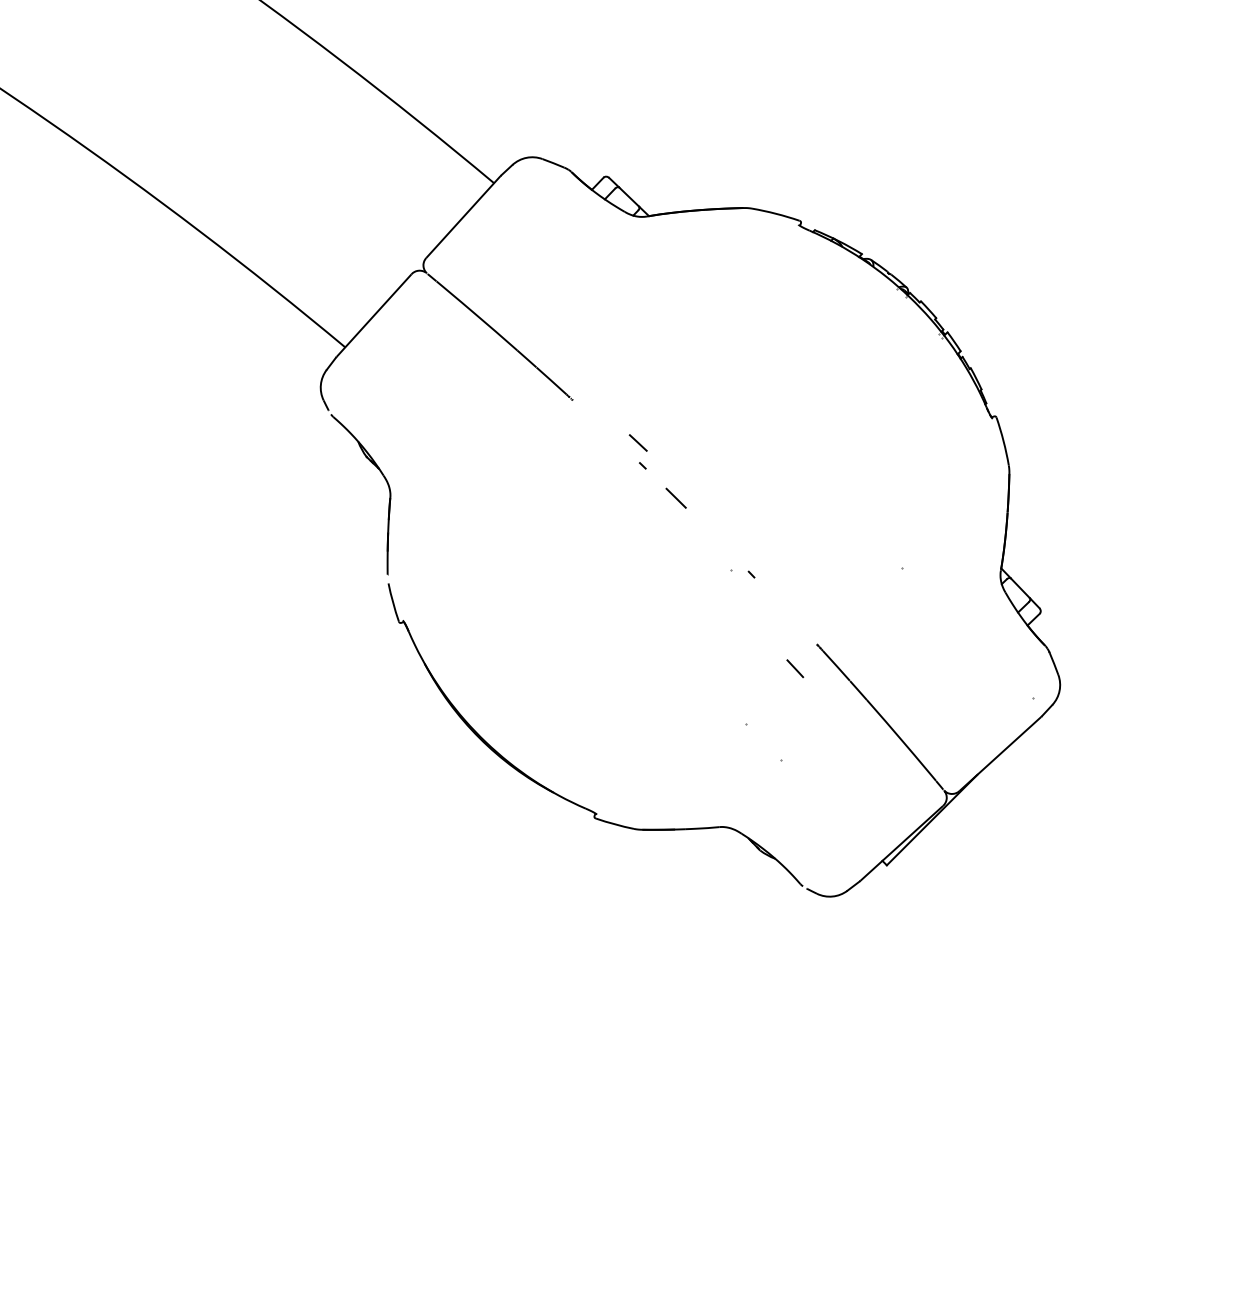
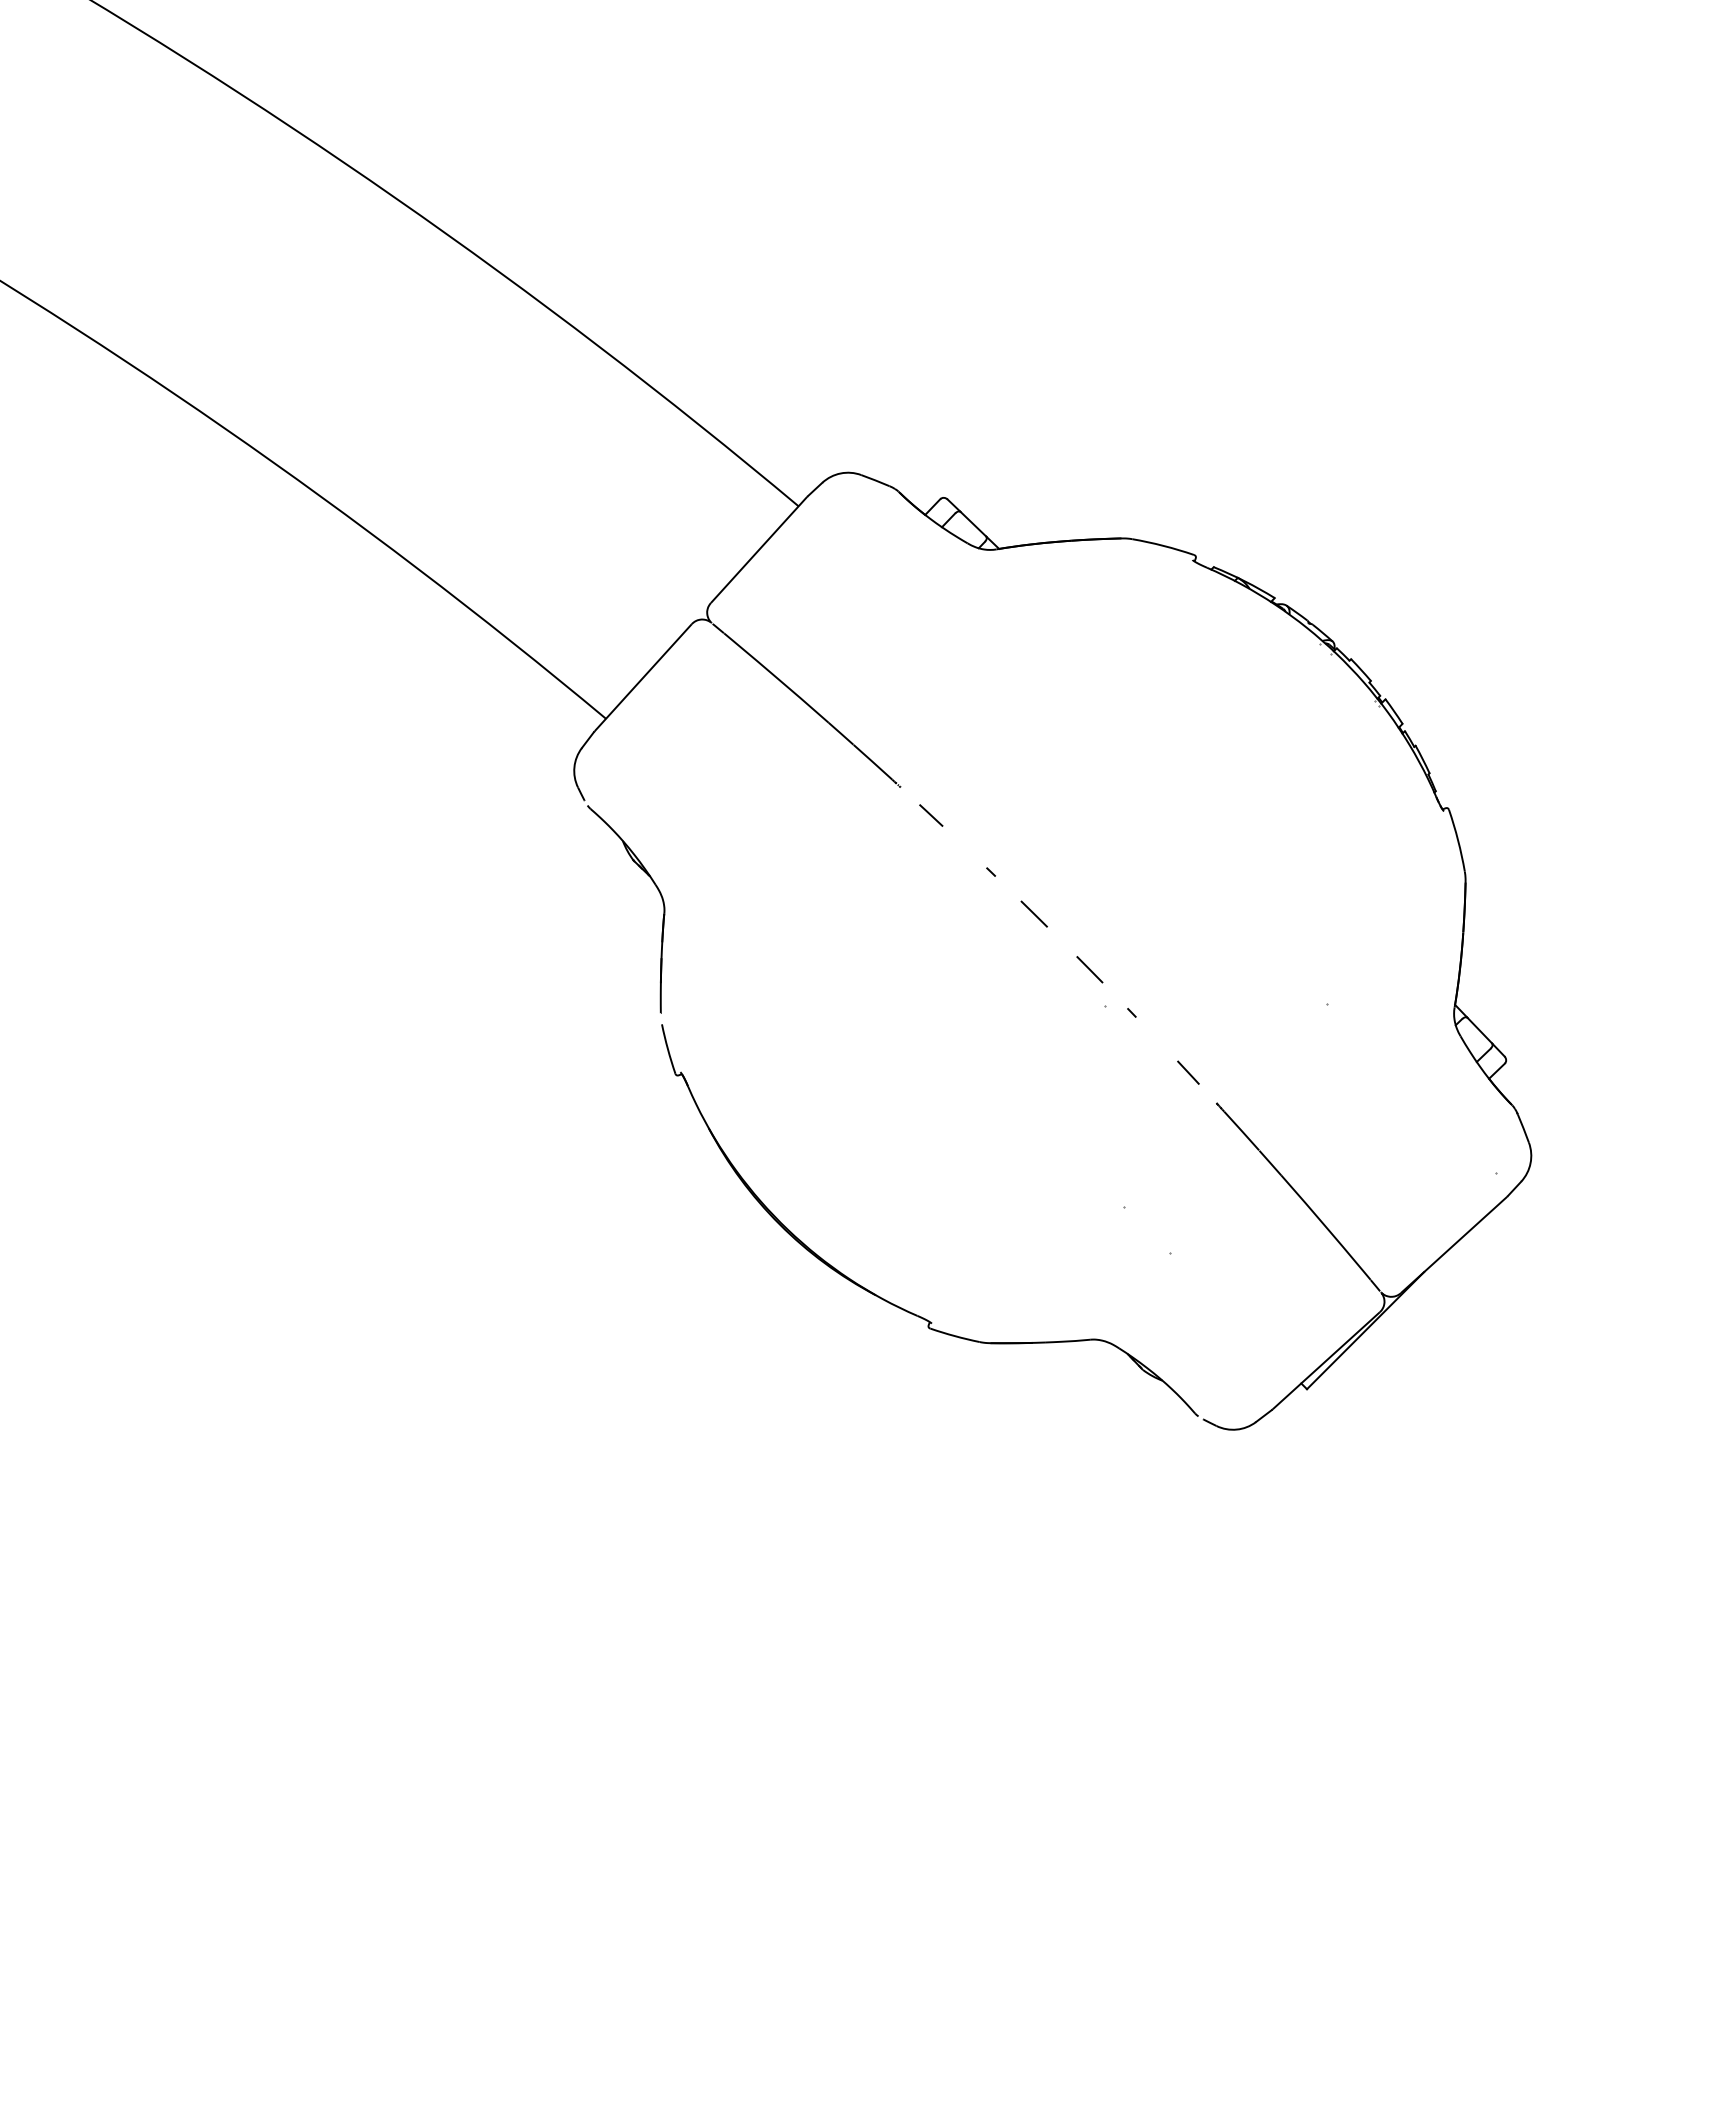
line: (638, 442) -> (931, 815), moved
line: (718, 541) -> (1089, 969), added
line: (795, 668) -> (1188, 1072), moved

